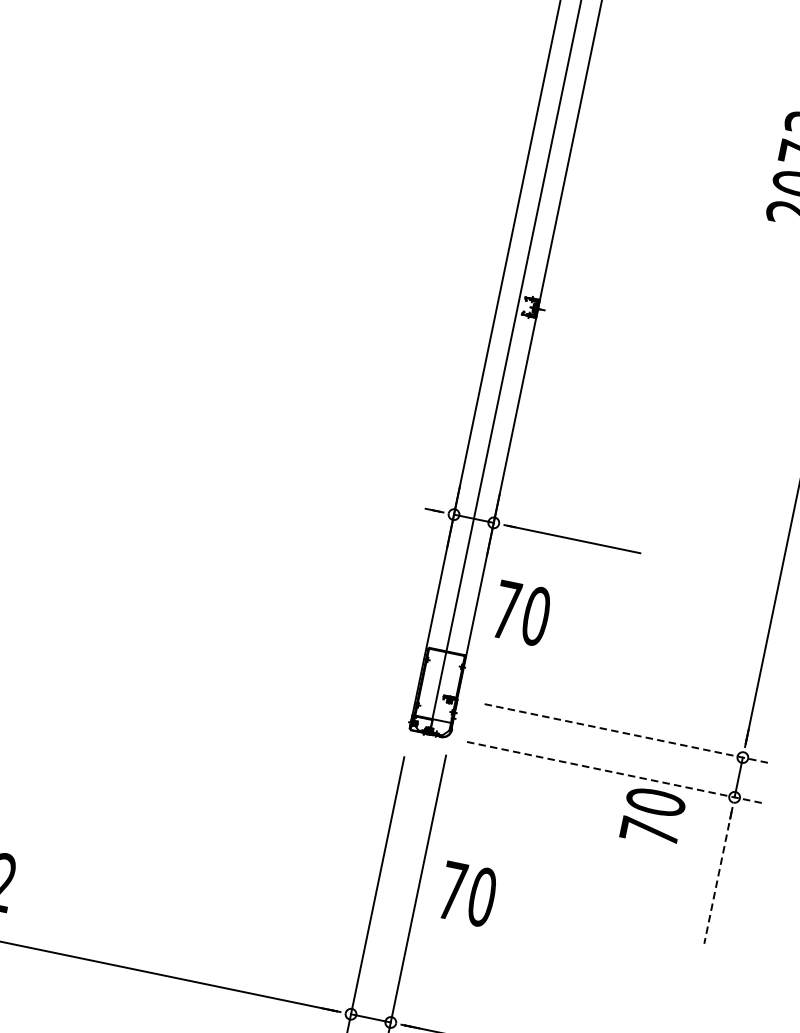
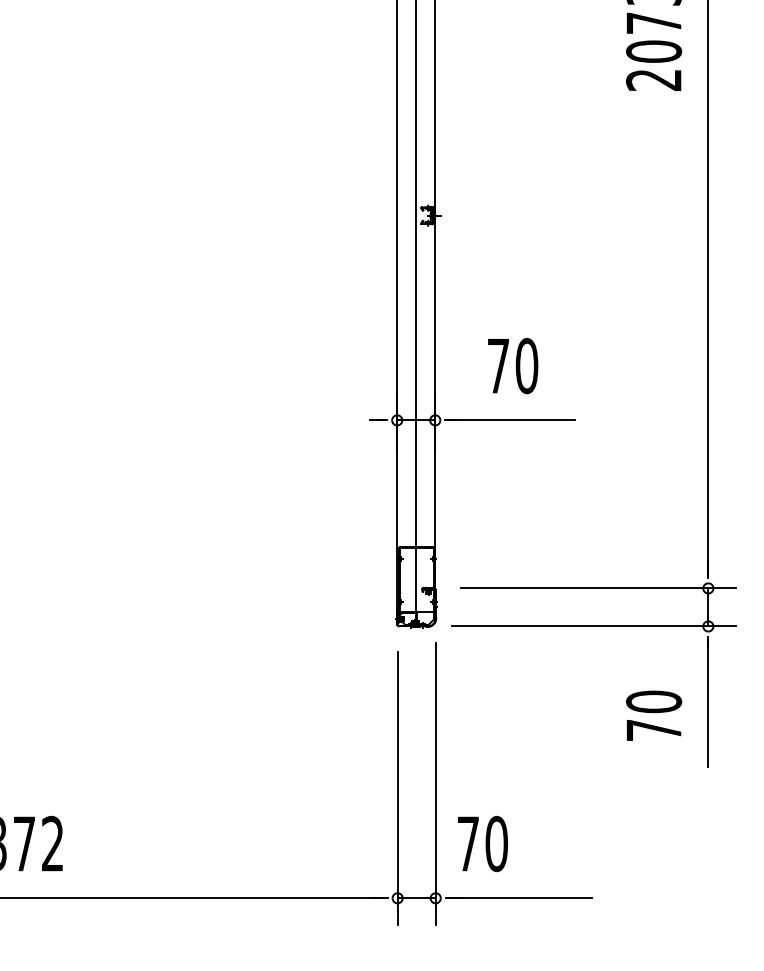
text: (522, 613) -> (513, 366), moved
line: (628, 733) -> (598, 588), dashed -> solid
line: (614, 772) -> (593, 626), dashed -> solid
text: (653, 816) -> (654, 715), moved
line: (718, 877) -> (708, 703), dashed -> solid
text: (468, 893) -> (483, 843), moved

